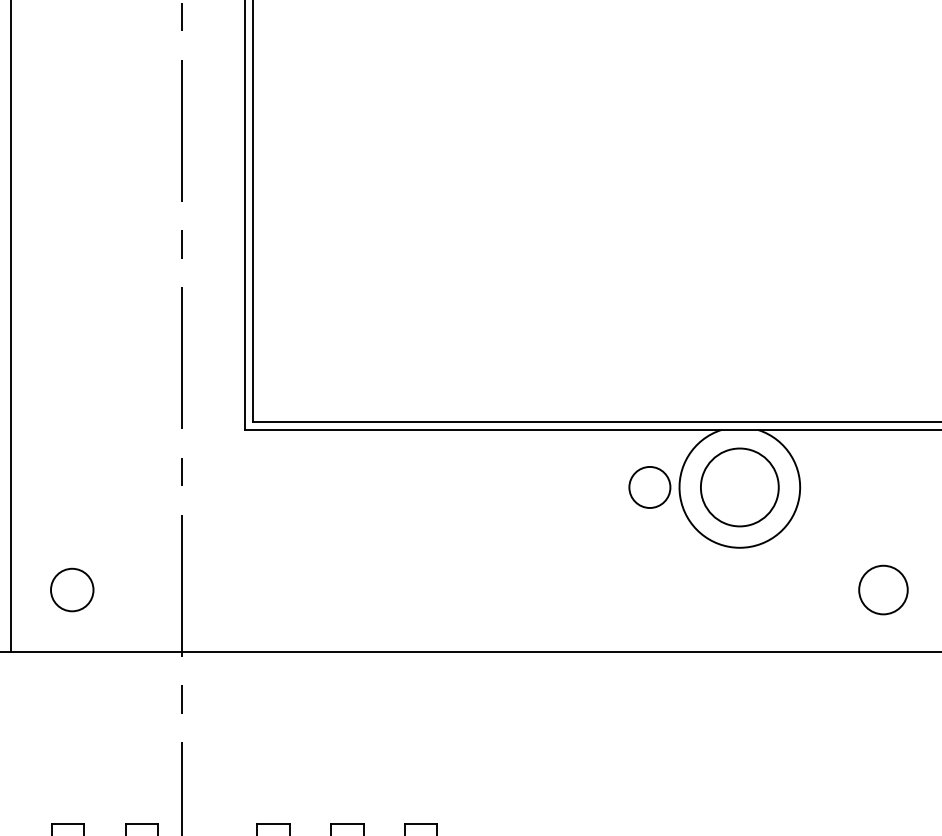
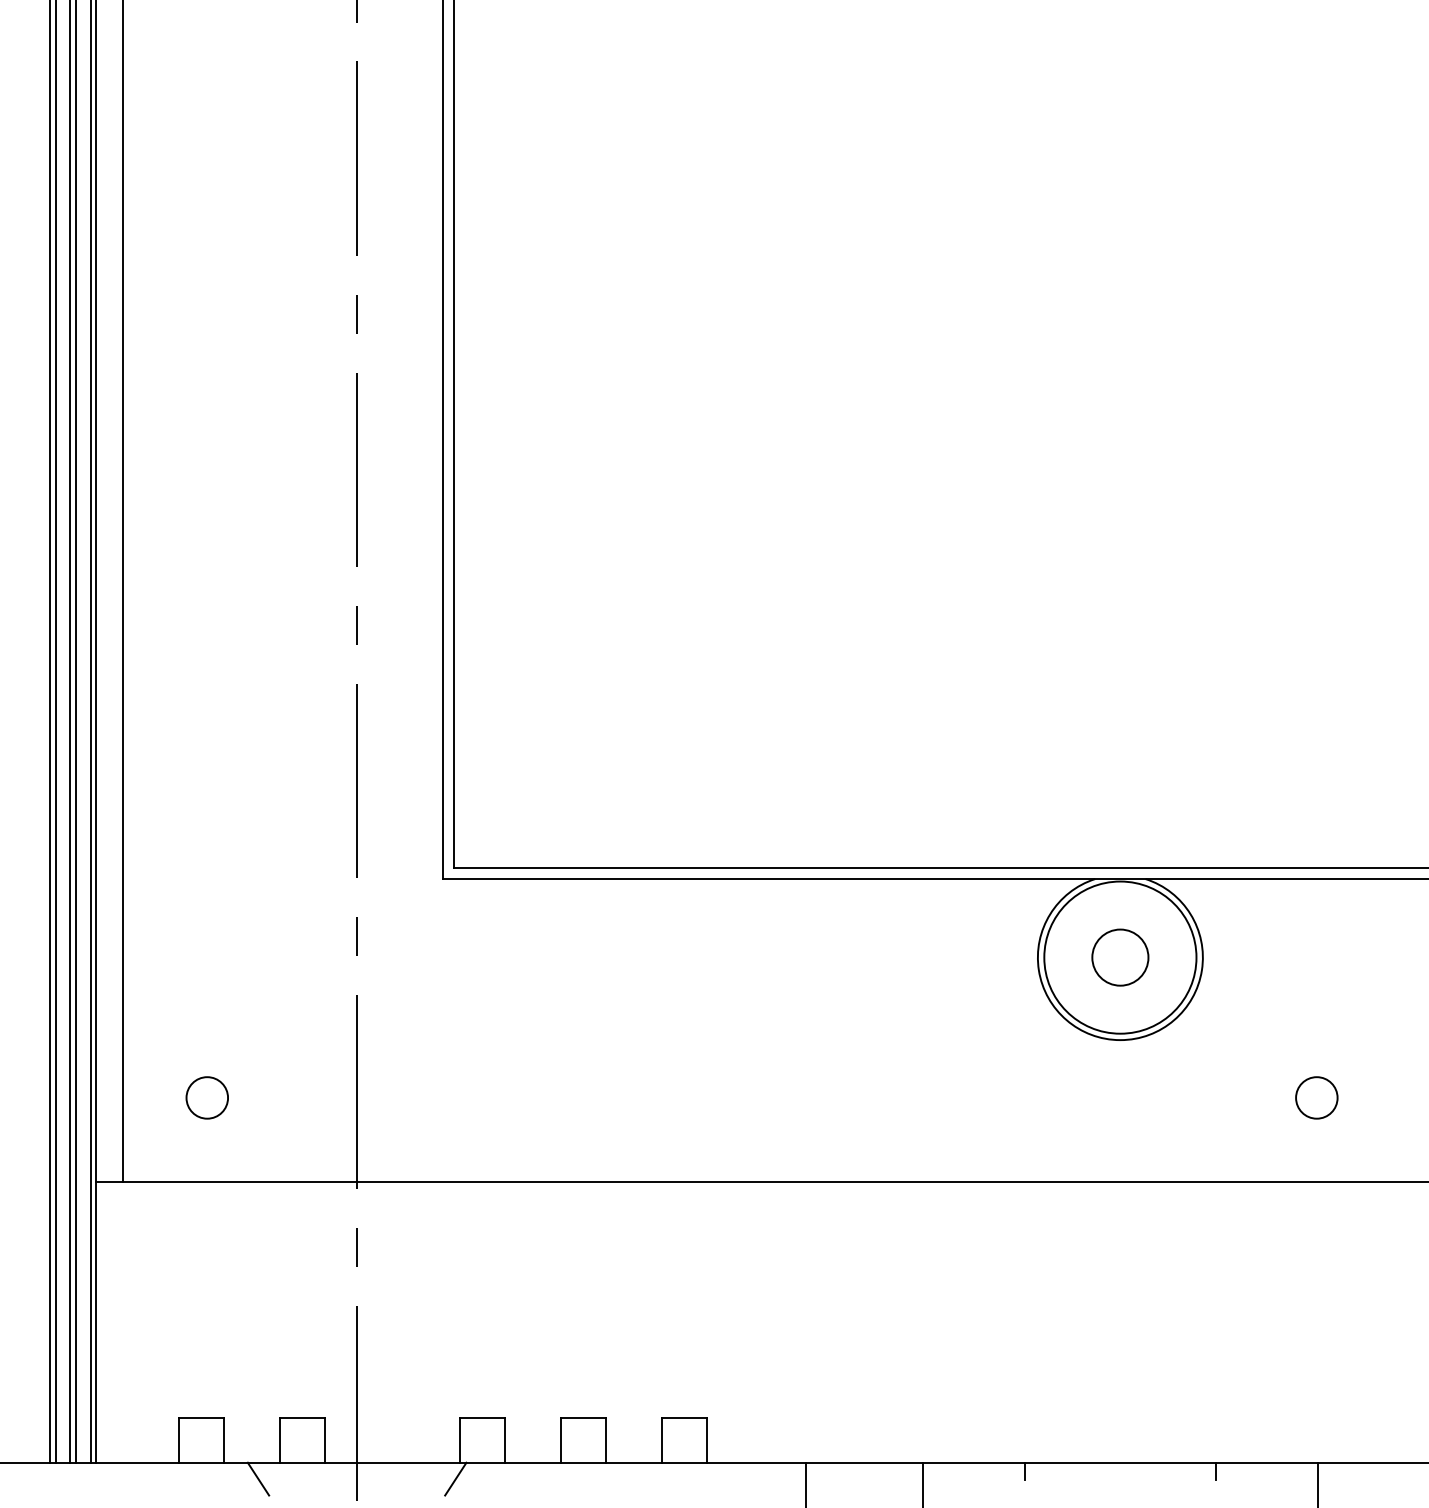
circle: (649, 487) -> (1120, 957), moved
circle: (739, 487) -> (1120, 957), size x1.43
circle: (71, 589) -> (206, 1097), size x0.71
circle: (883, 589) -> (1316, 1097), size x0.62

